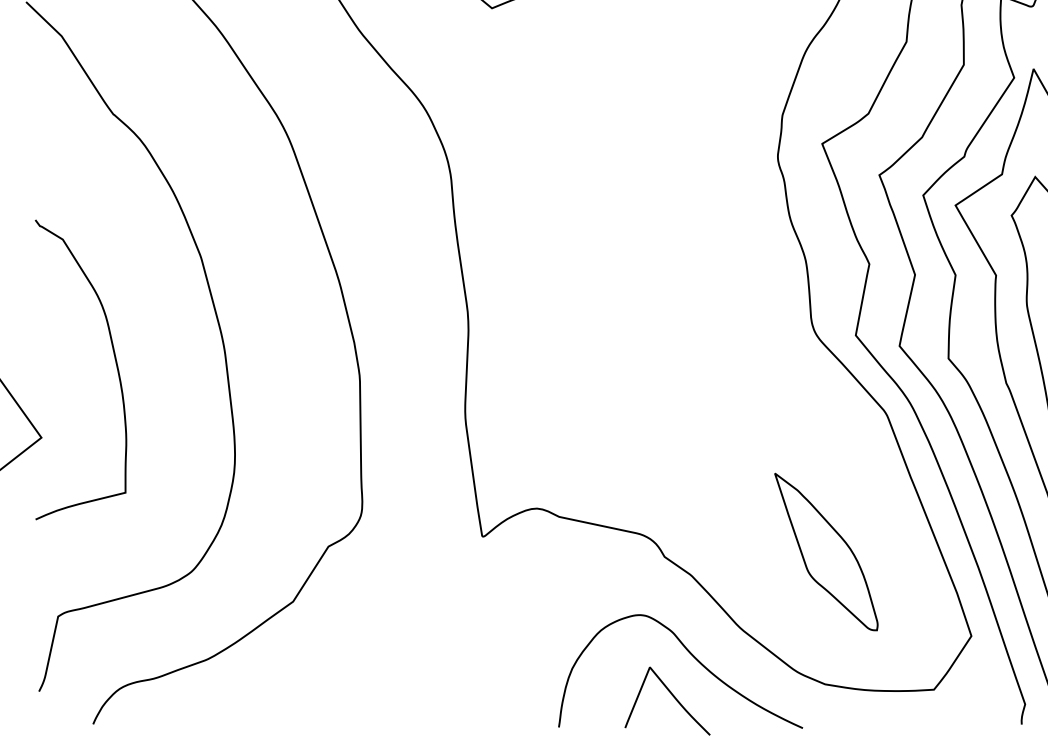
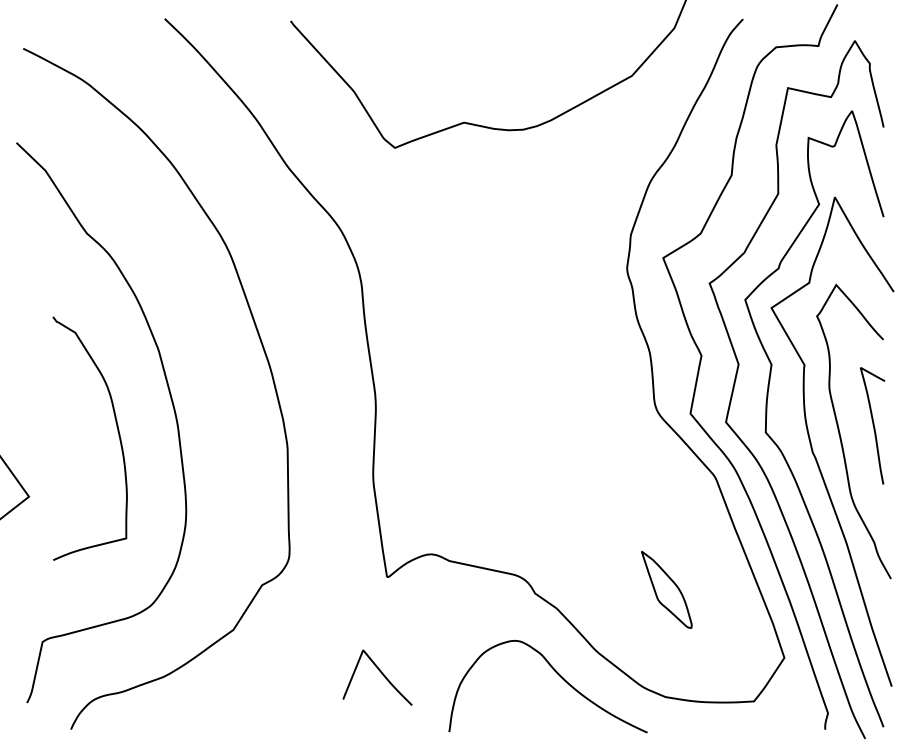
curve: (114, 361) -> (117, 431), moved
part: (826, 551) -> (666, 589), size x0.6
curve: (673, 698) -> (382, 675), moved

